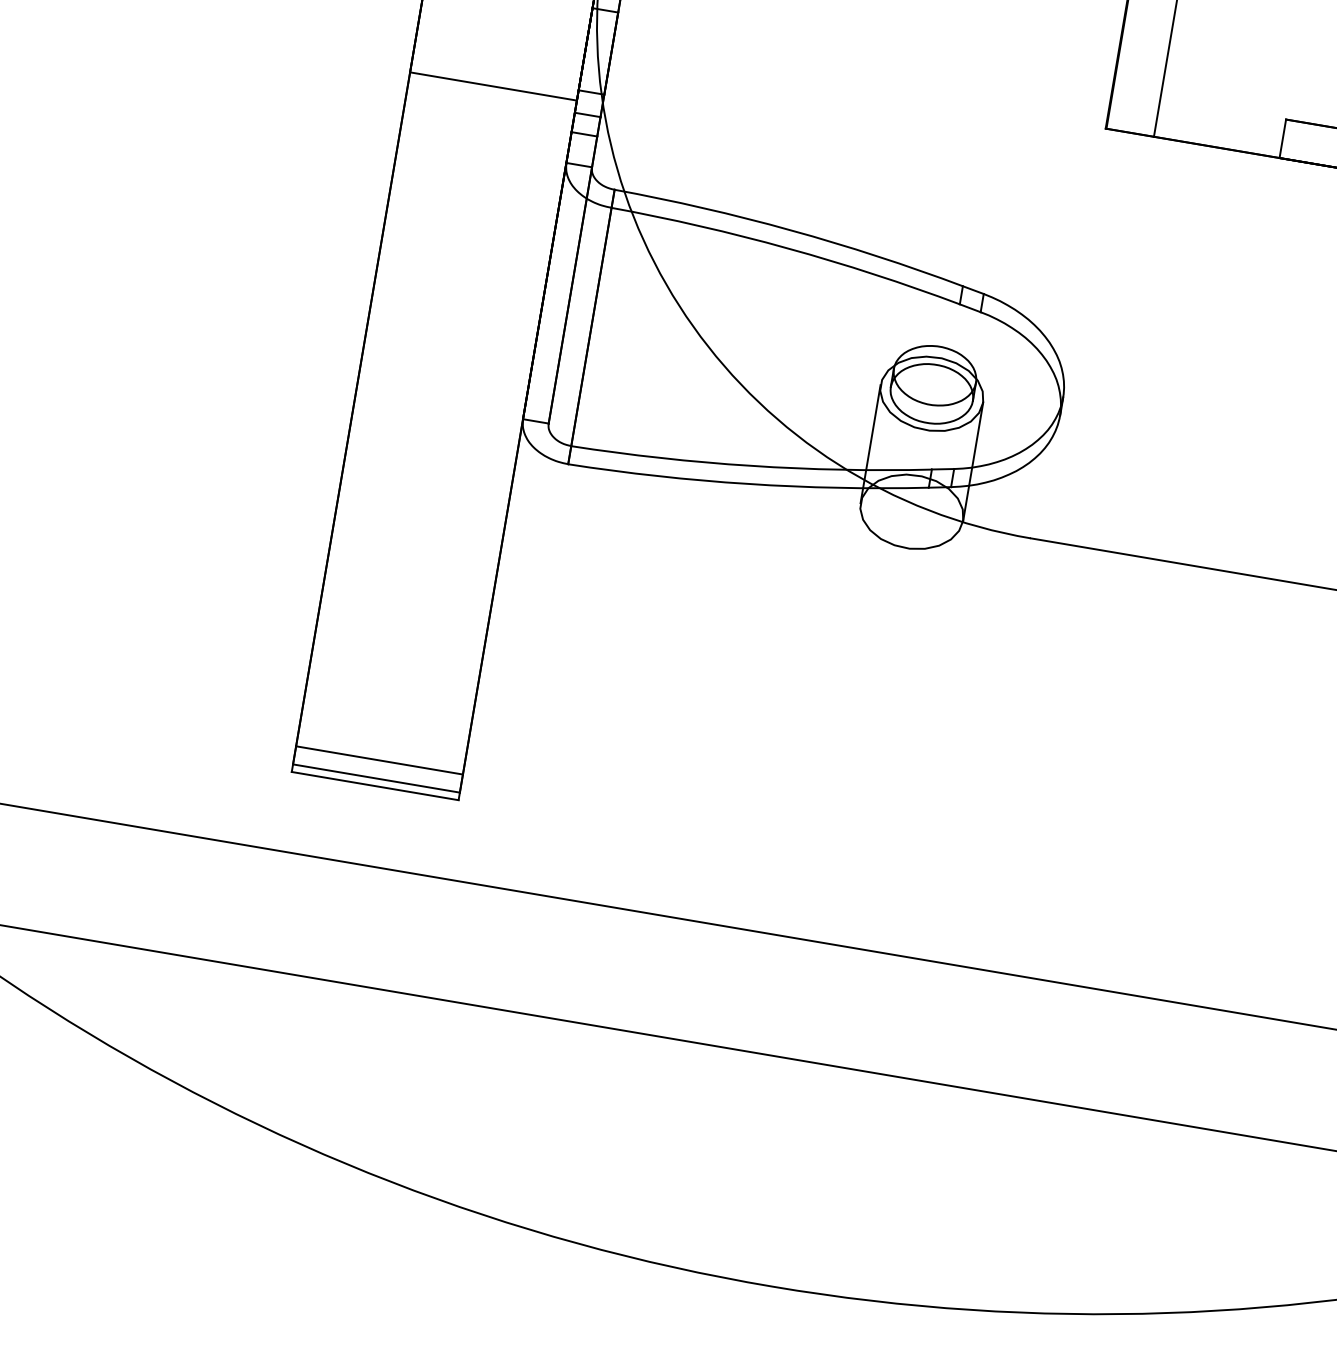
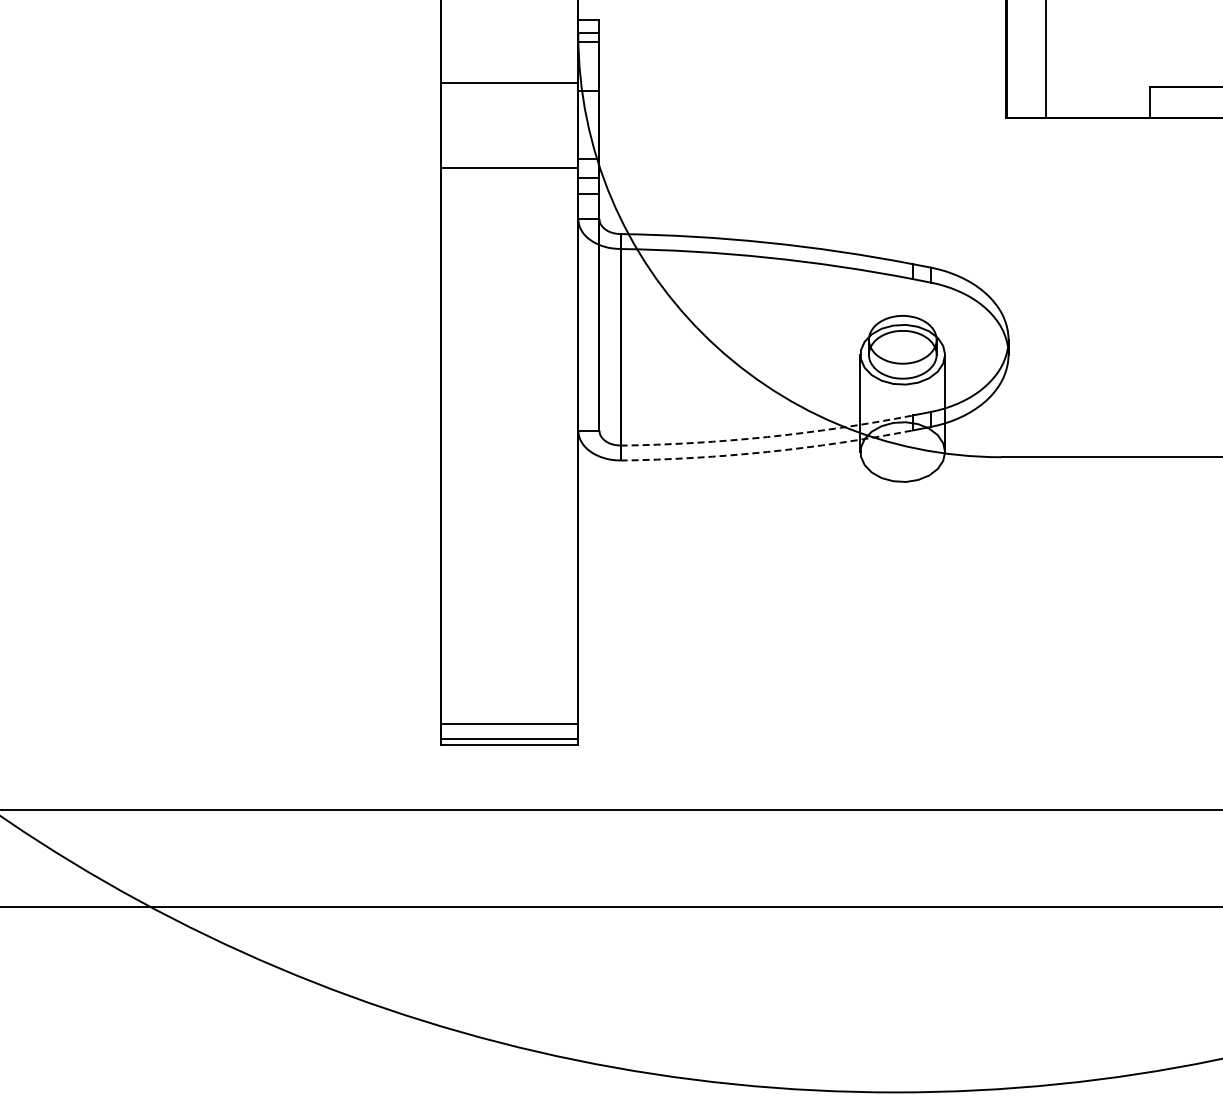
arc: (750, 466) -> (767, 437), solid -> dashed
arc: (748, 483) -> (767, 451), solid -> dashed

